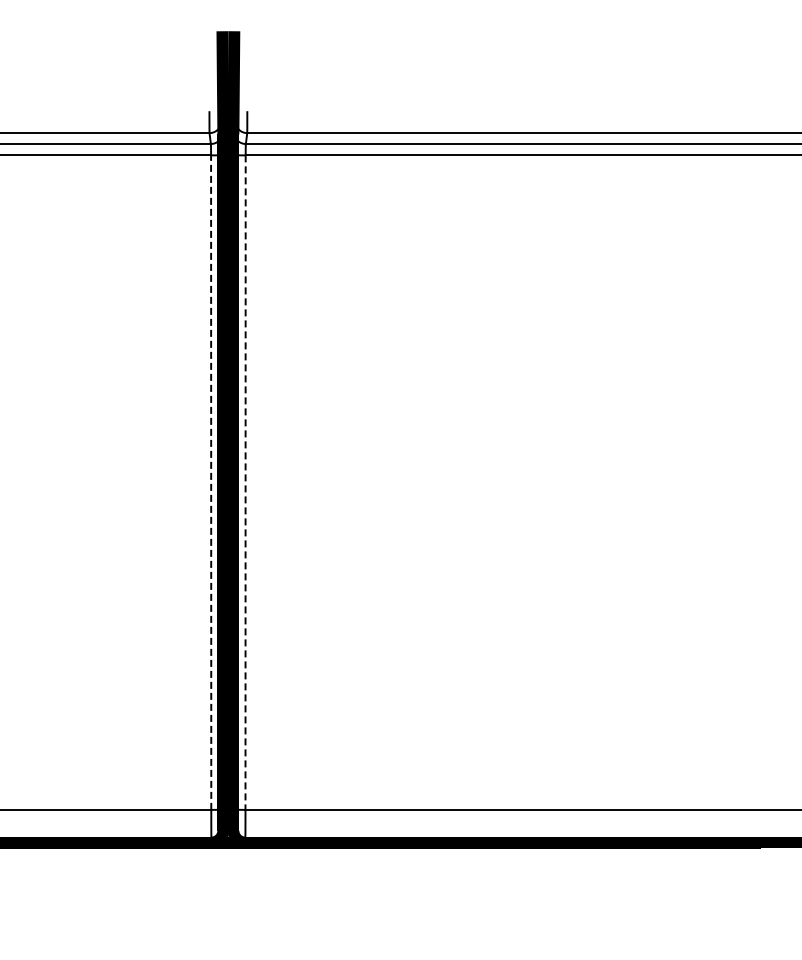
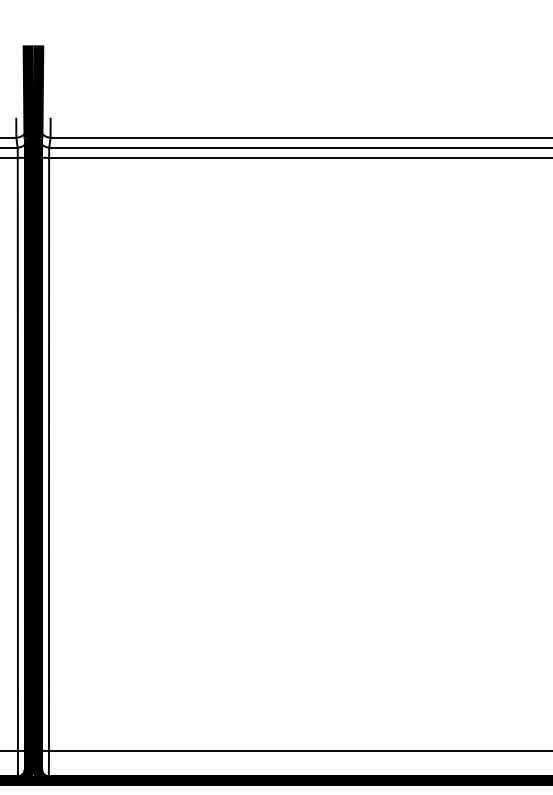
line: (211, 482) -> (18, 454), dashed -> solid
line: (245, 483) -> (48, 455), dashed -> solid

